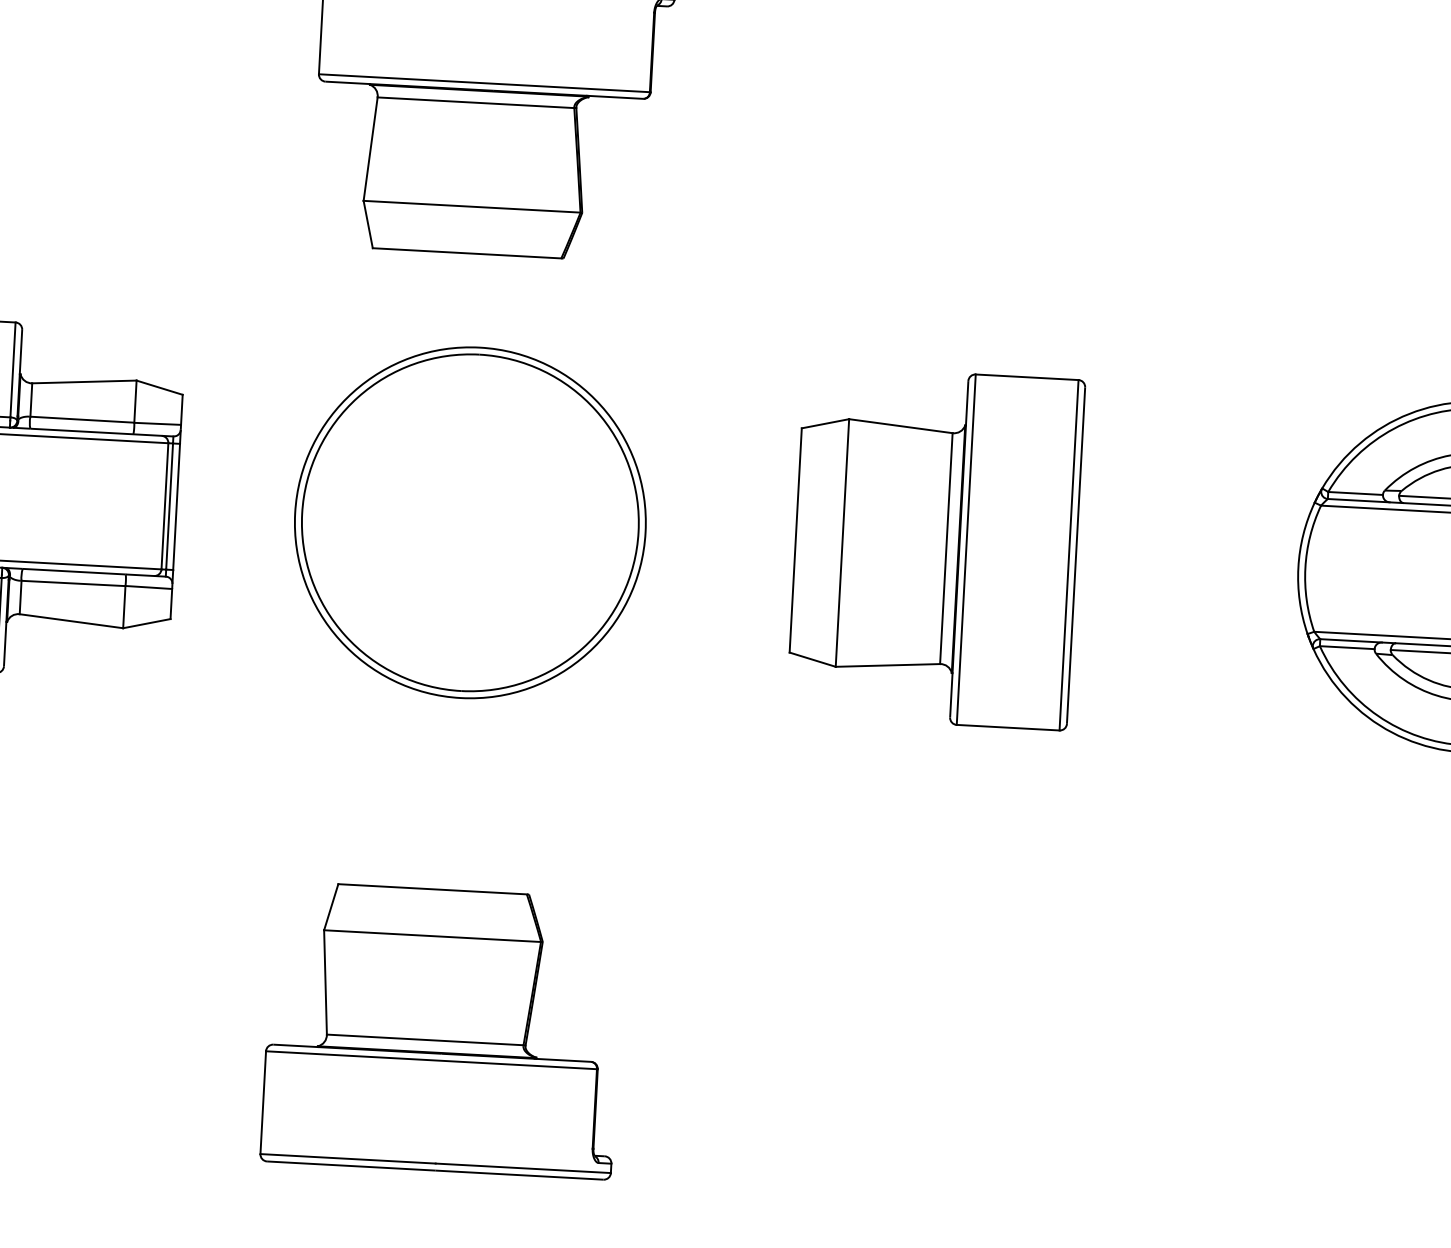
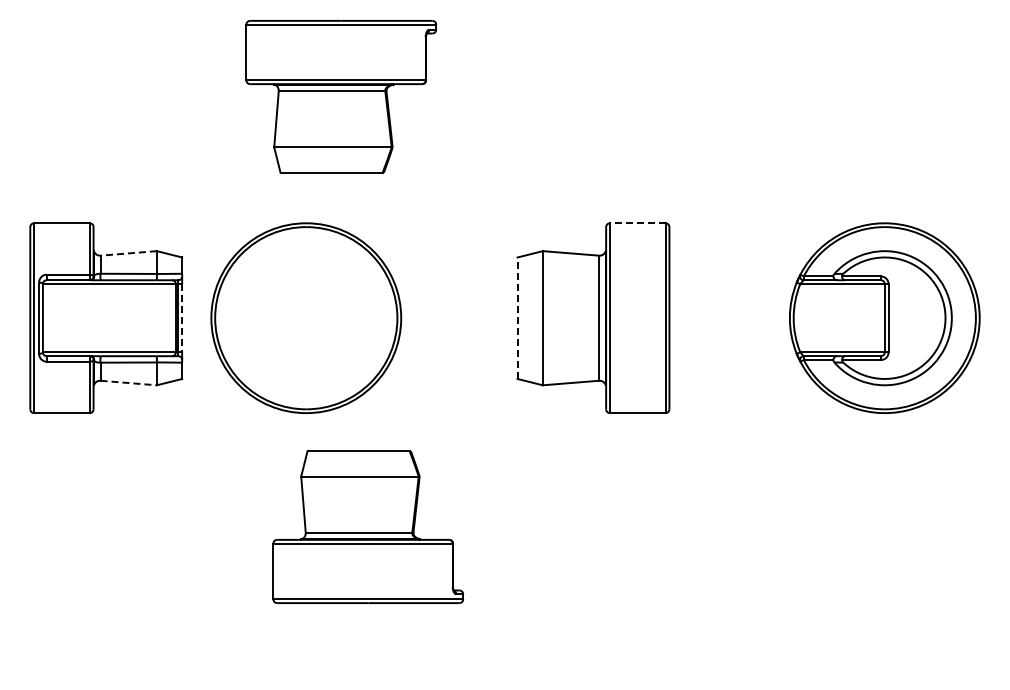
line: (1026, 377) -> (637, 223), solid -> dashed
line: (84, 382) -> (128, 253), solid -> dashed
line: (177, 507) -> (182, 318), solid -> dashed
part: (470, 521) -> (306, 317), moved
line: (795, 540) -> (517, 318), solid -> dashed
line: (72, 622) -> (129, 383), solid -> dashed
part: (443, 1029) -> (368, 526), moved

